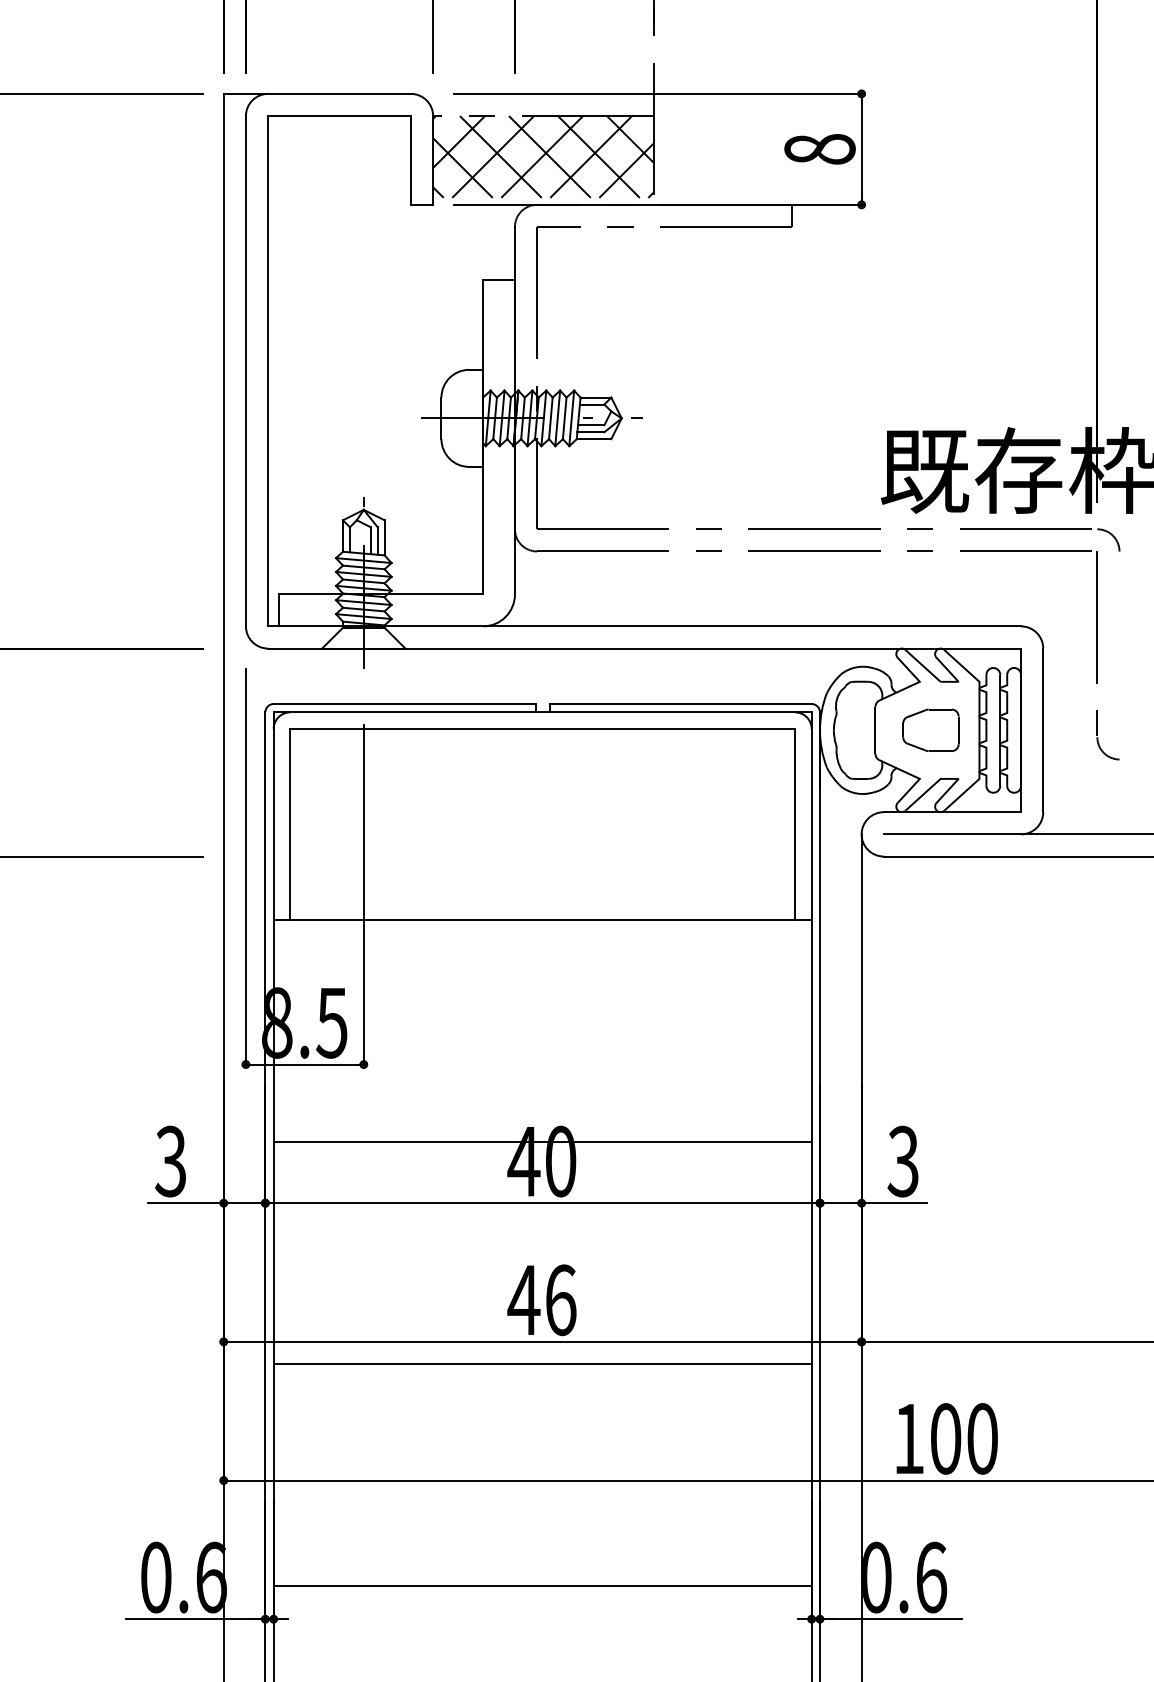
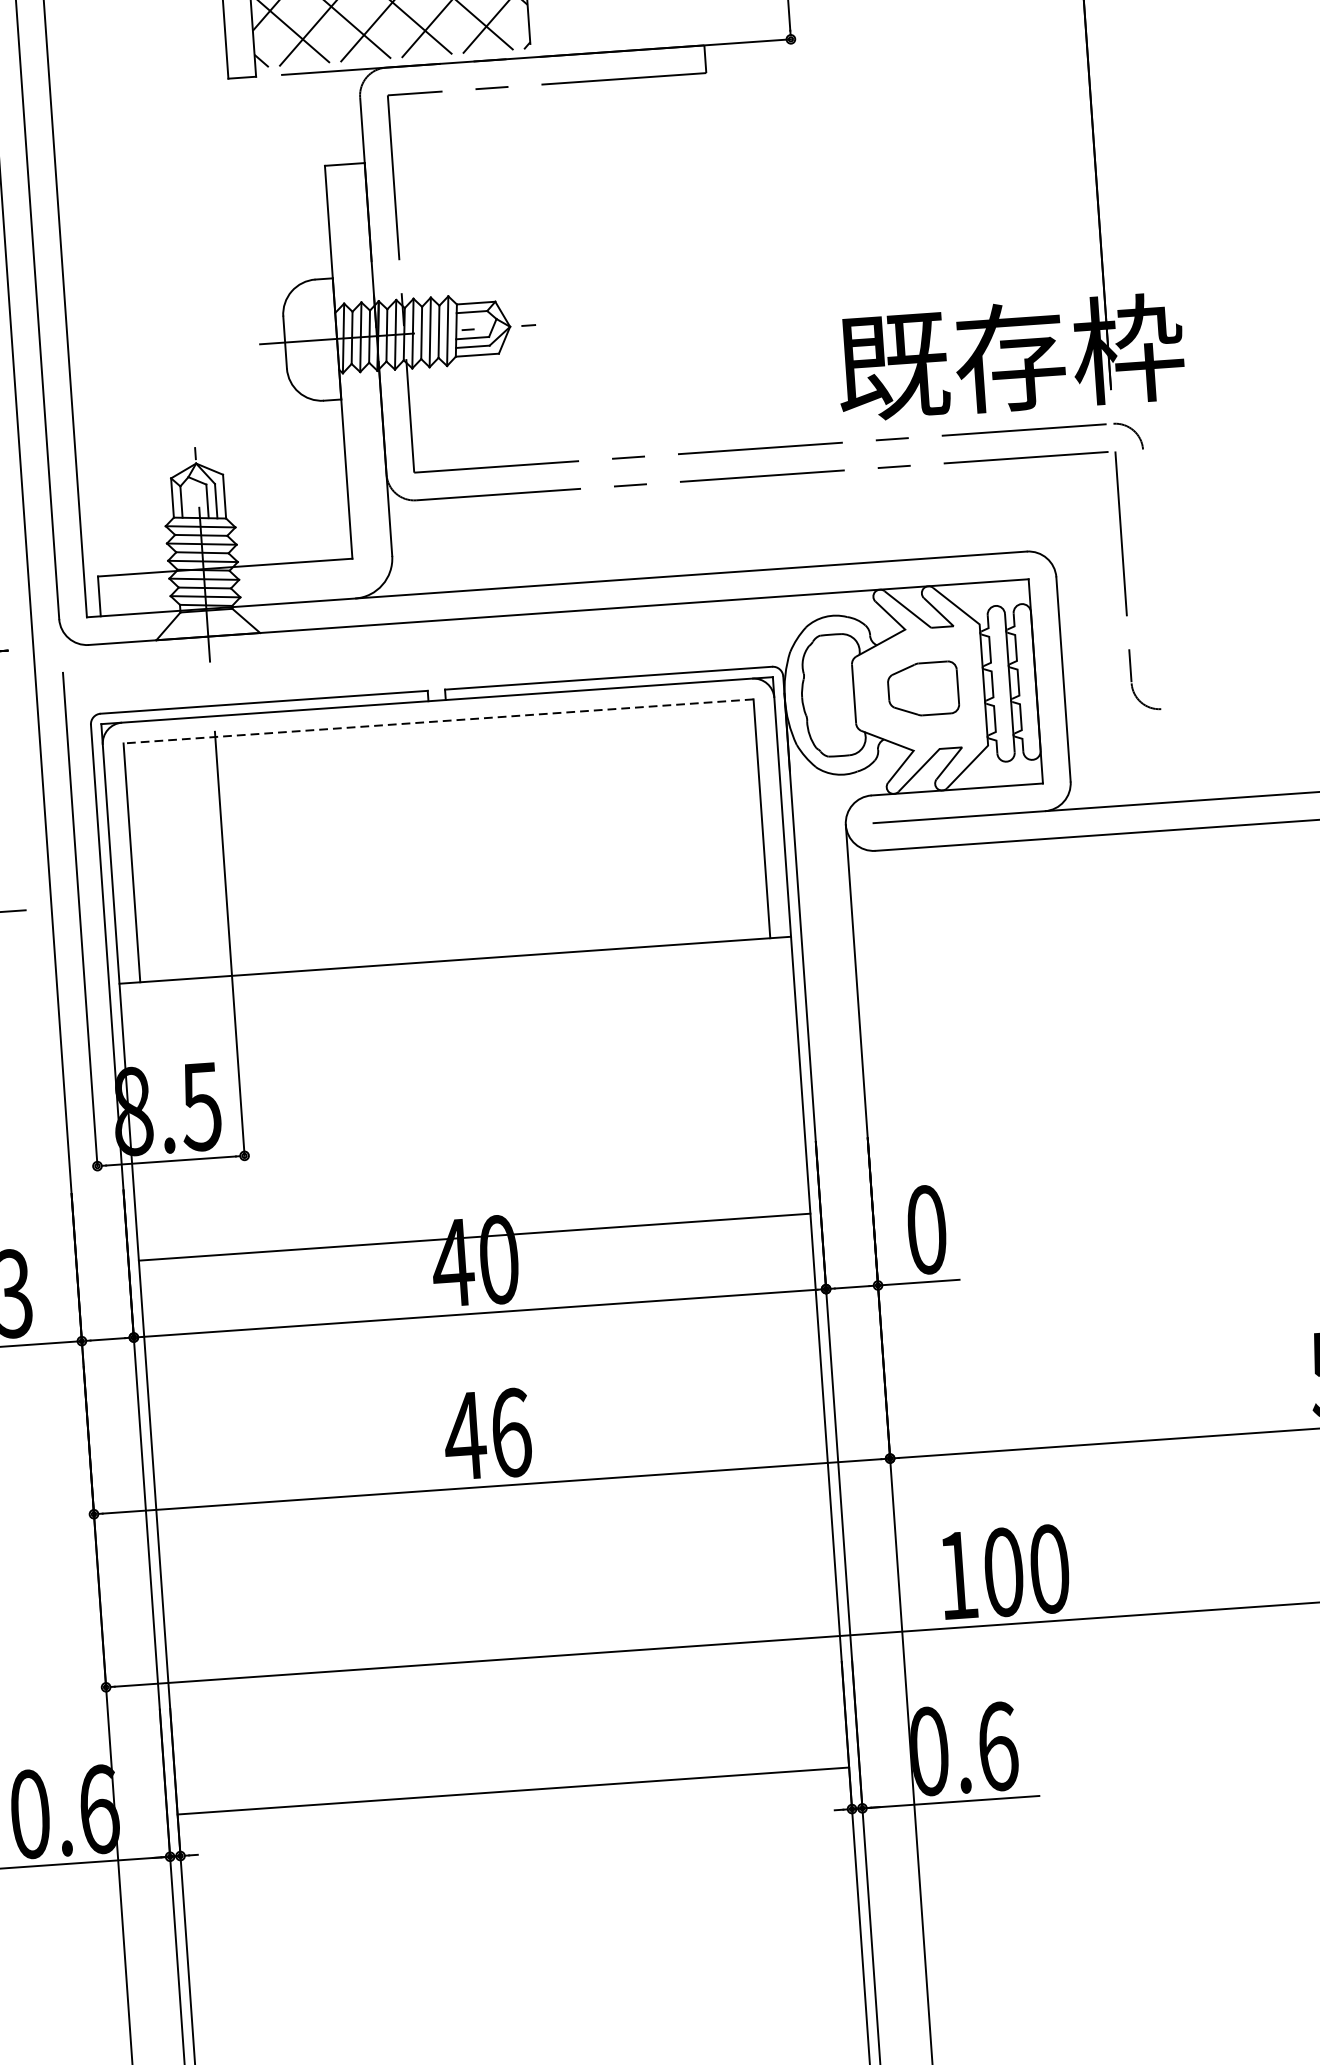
line: (542, 728) -> (438, 720), solid -> dashed
text: (902, 1161) -> (925, 1229), 3 -> 0
line: (542, 1364) -> (493, 1514), removed

